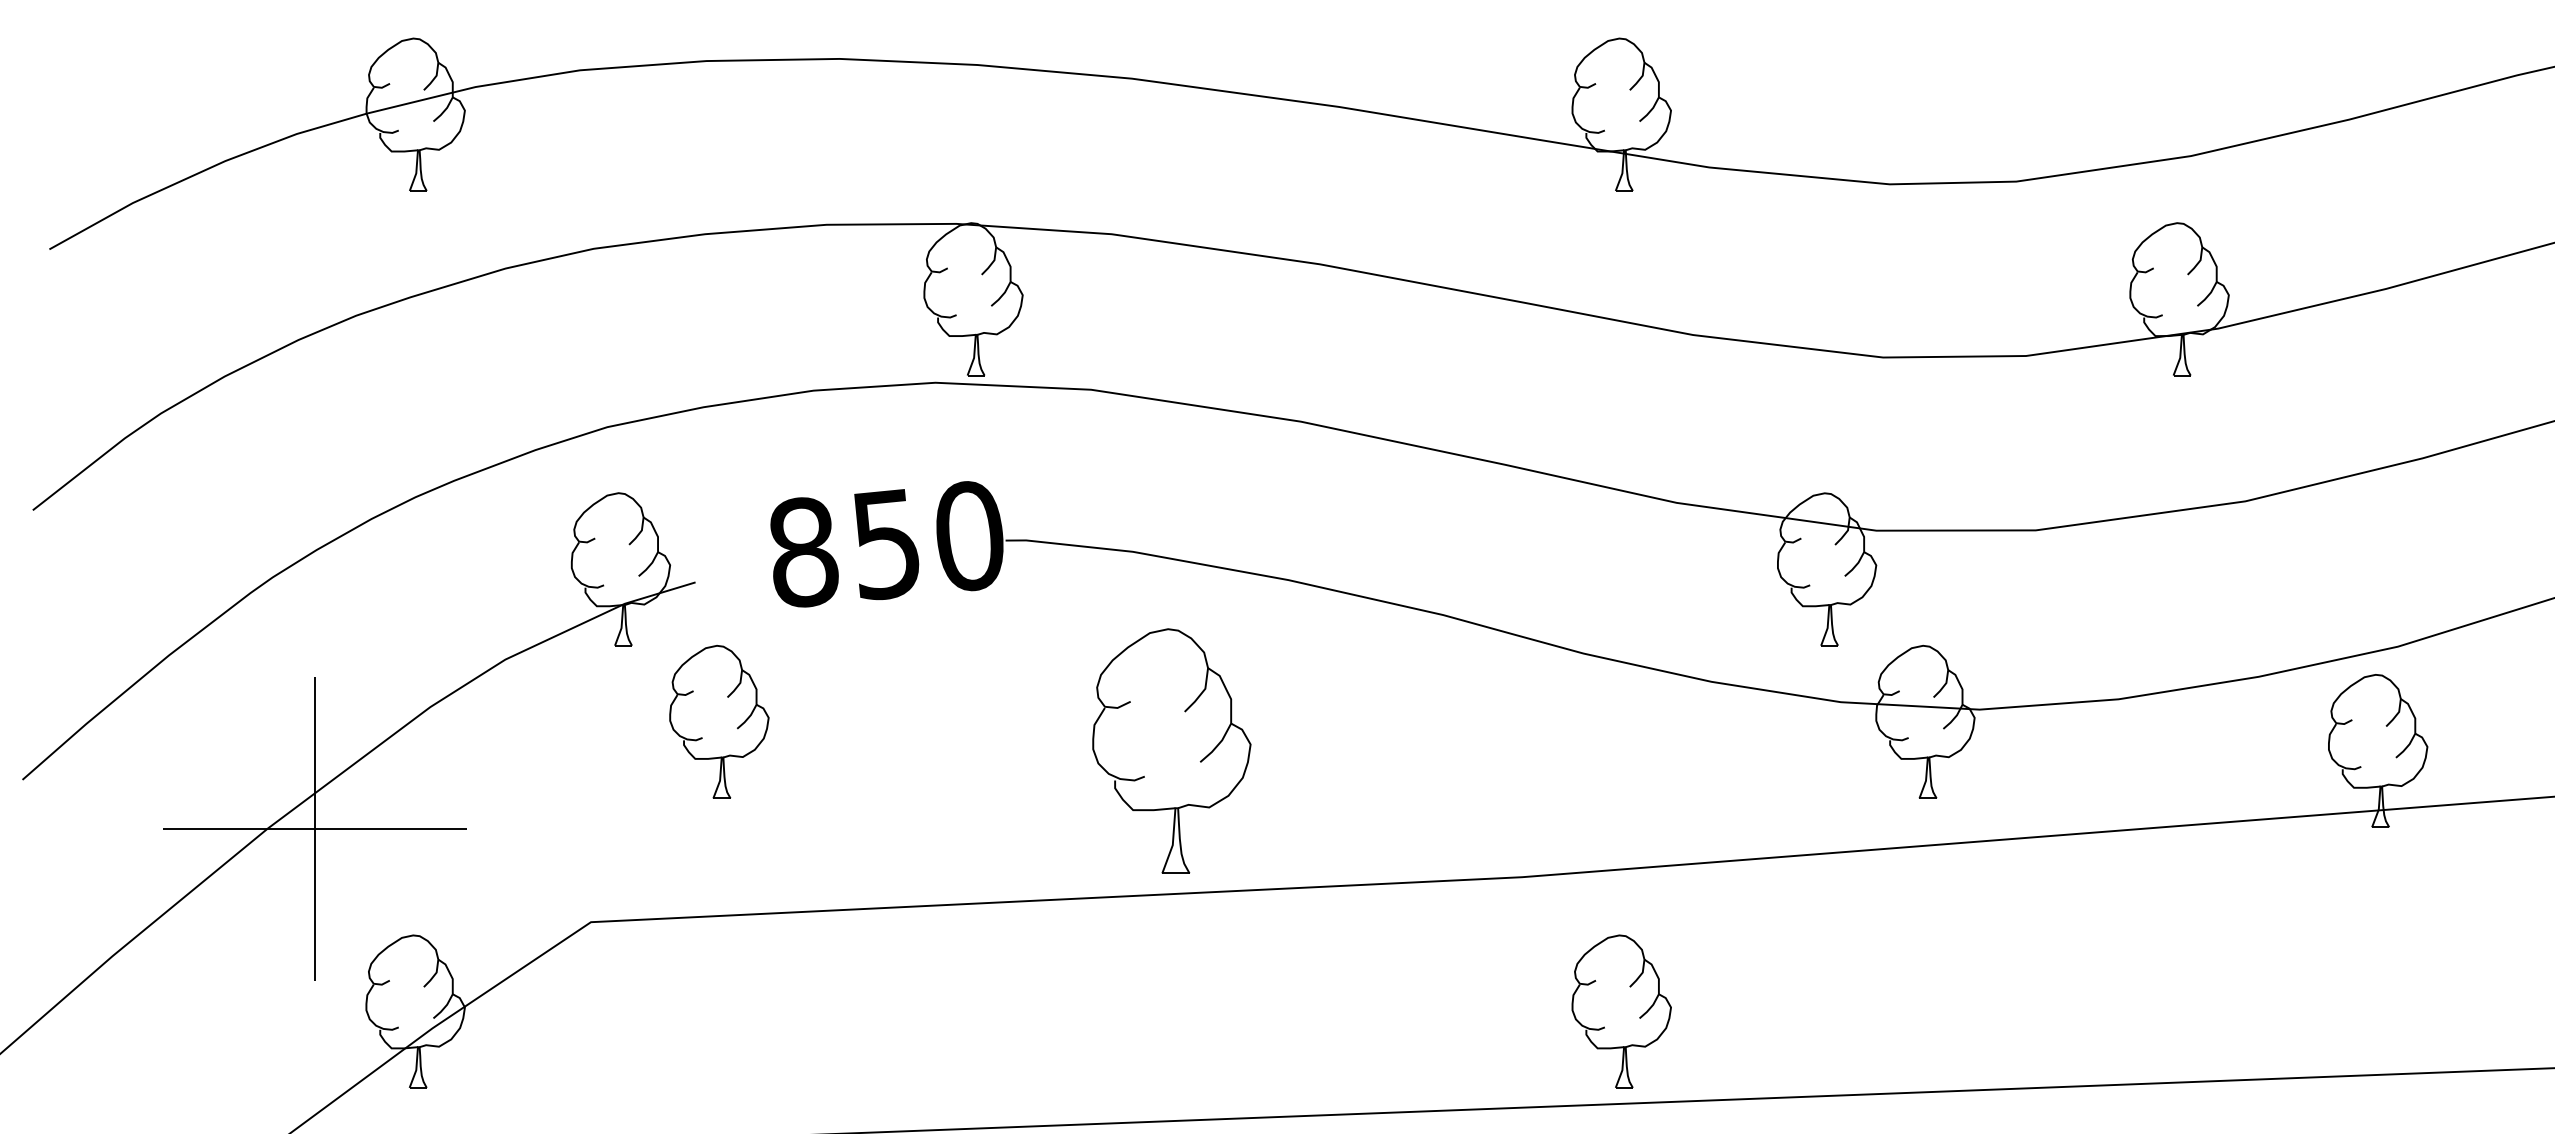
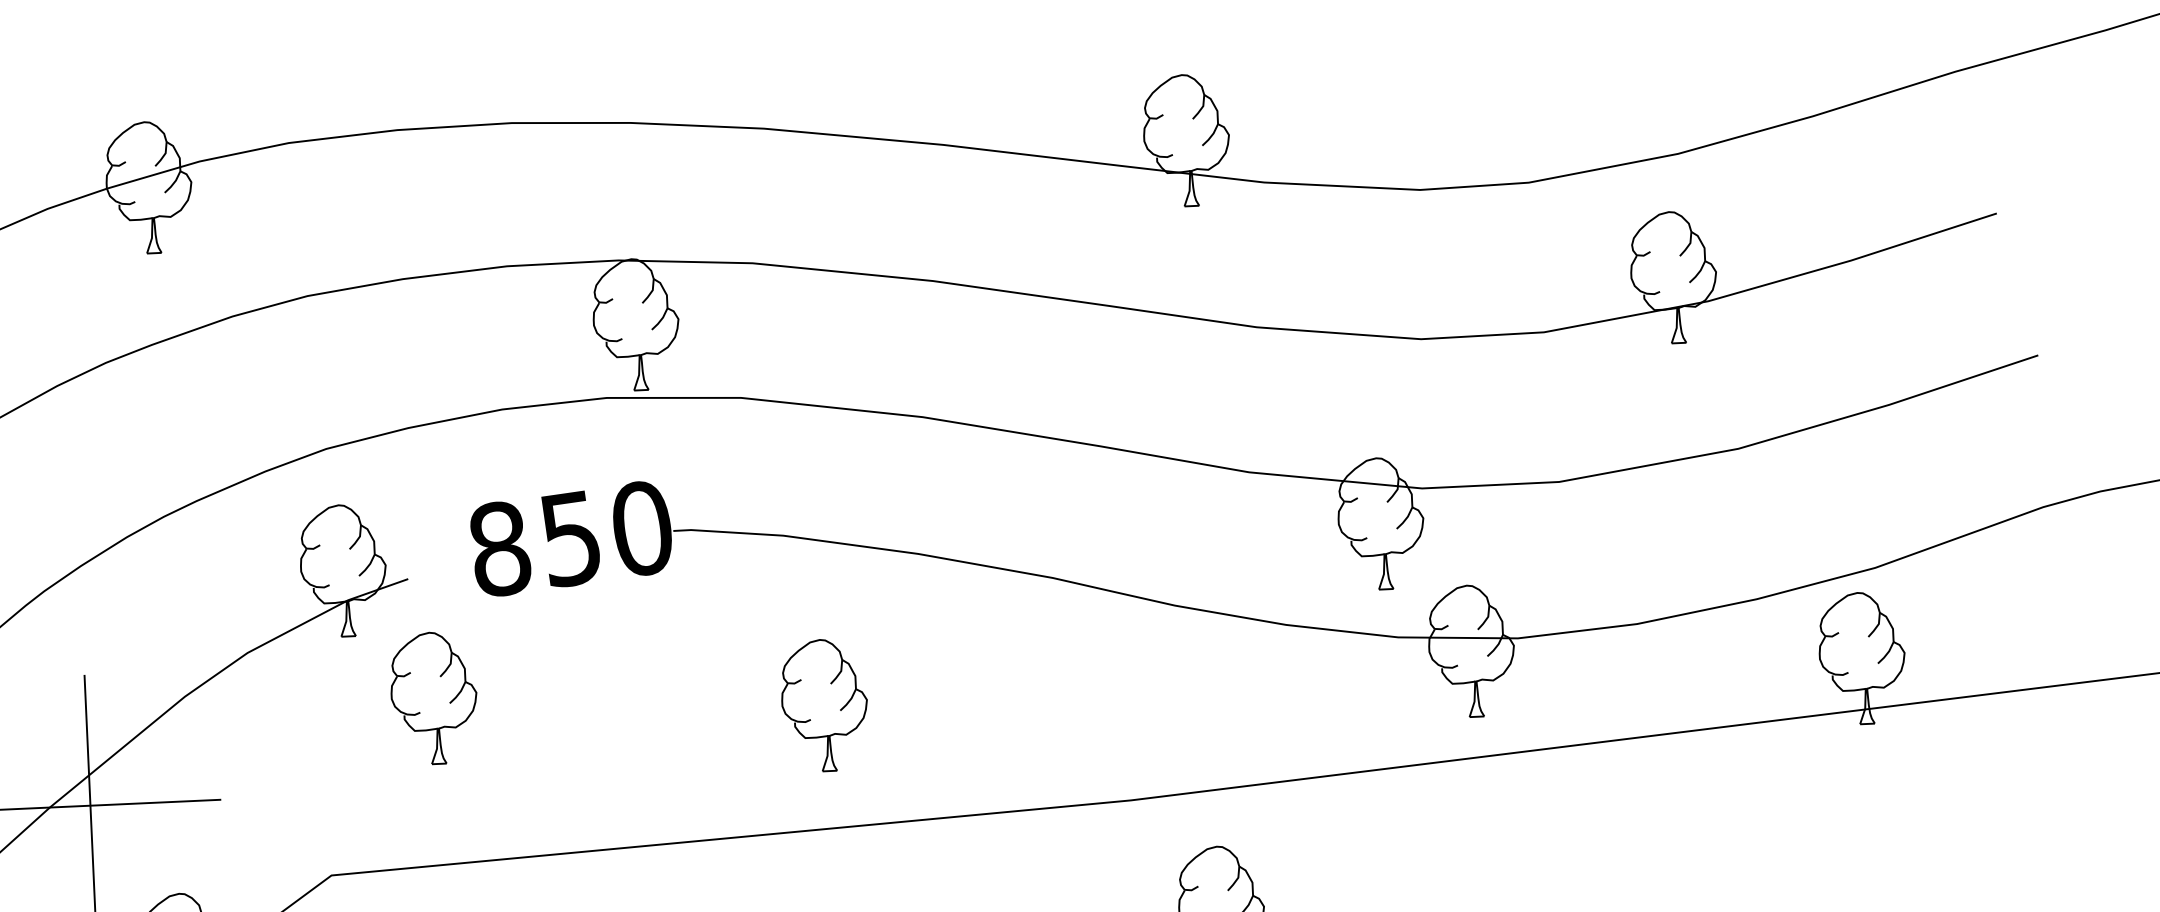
part: (1172, 750) -> (825, 705), size x0.62

